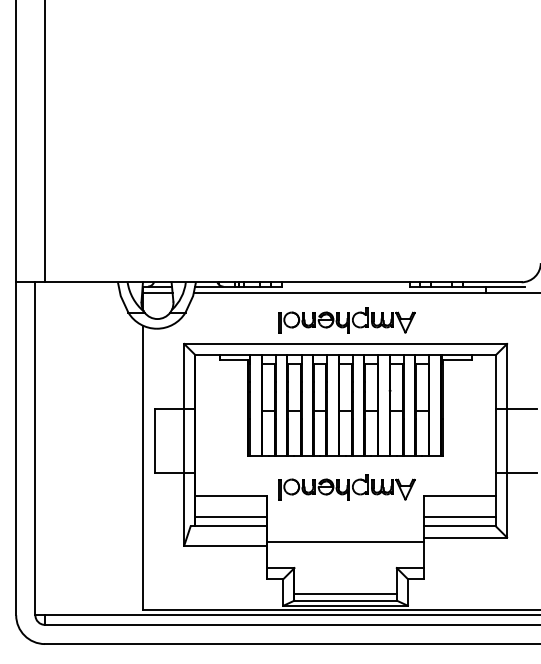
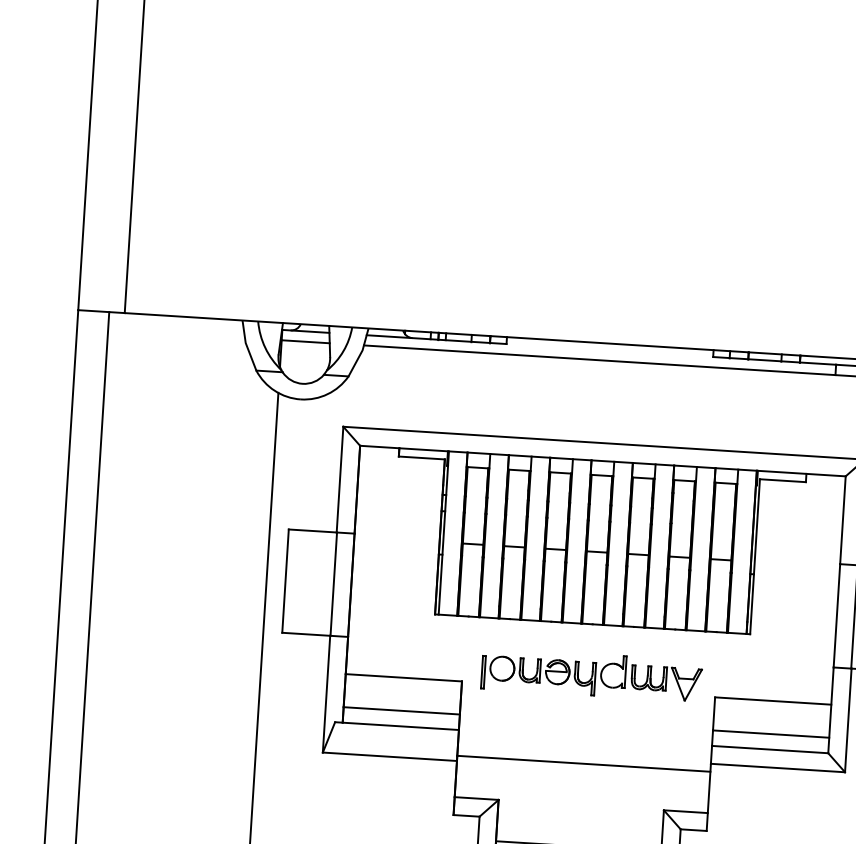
part: (346, 320) -> (607, 405), removed

